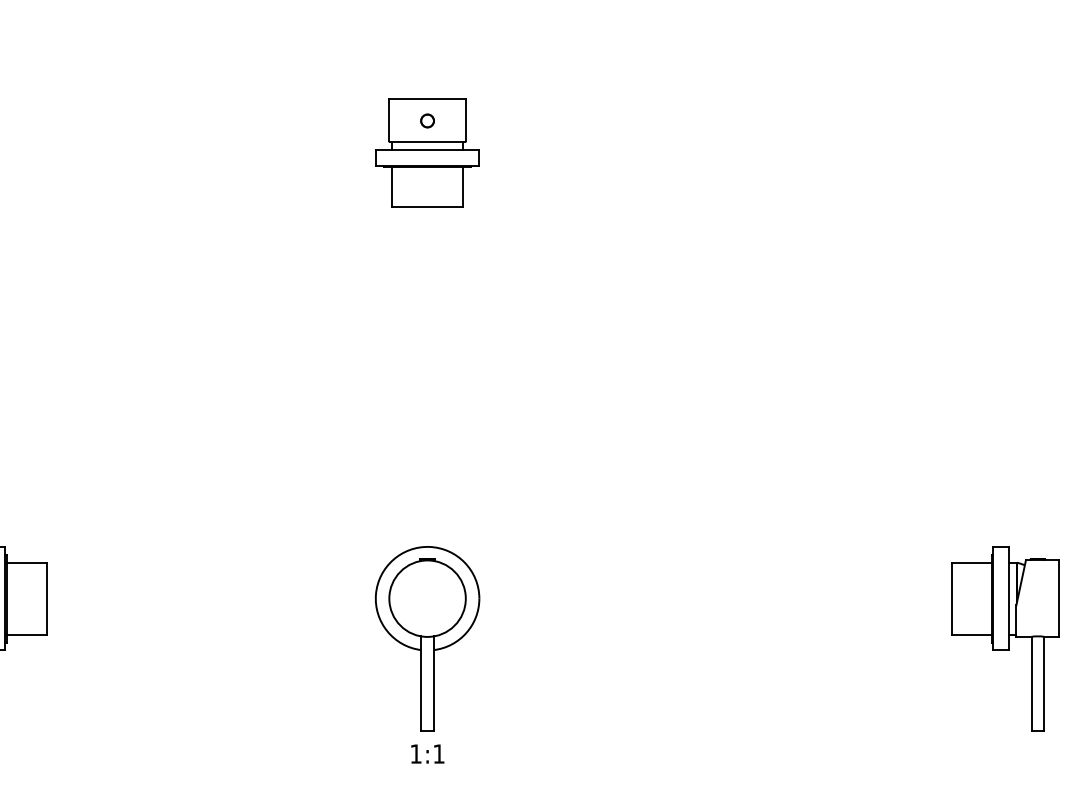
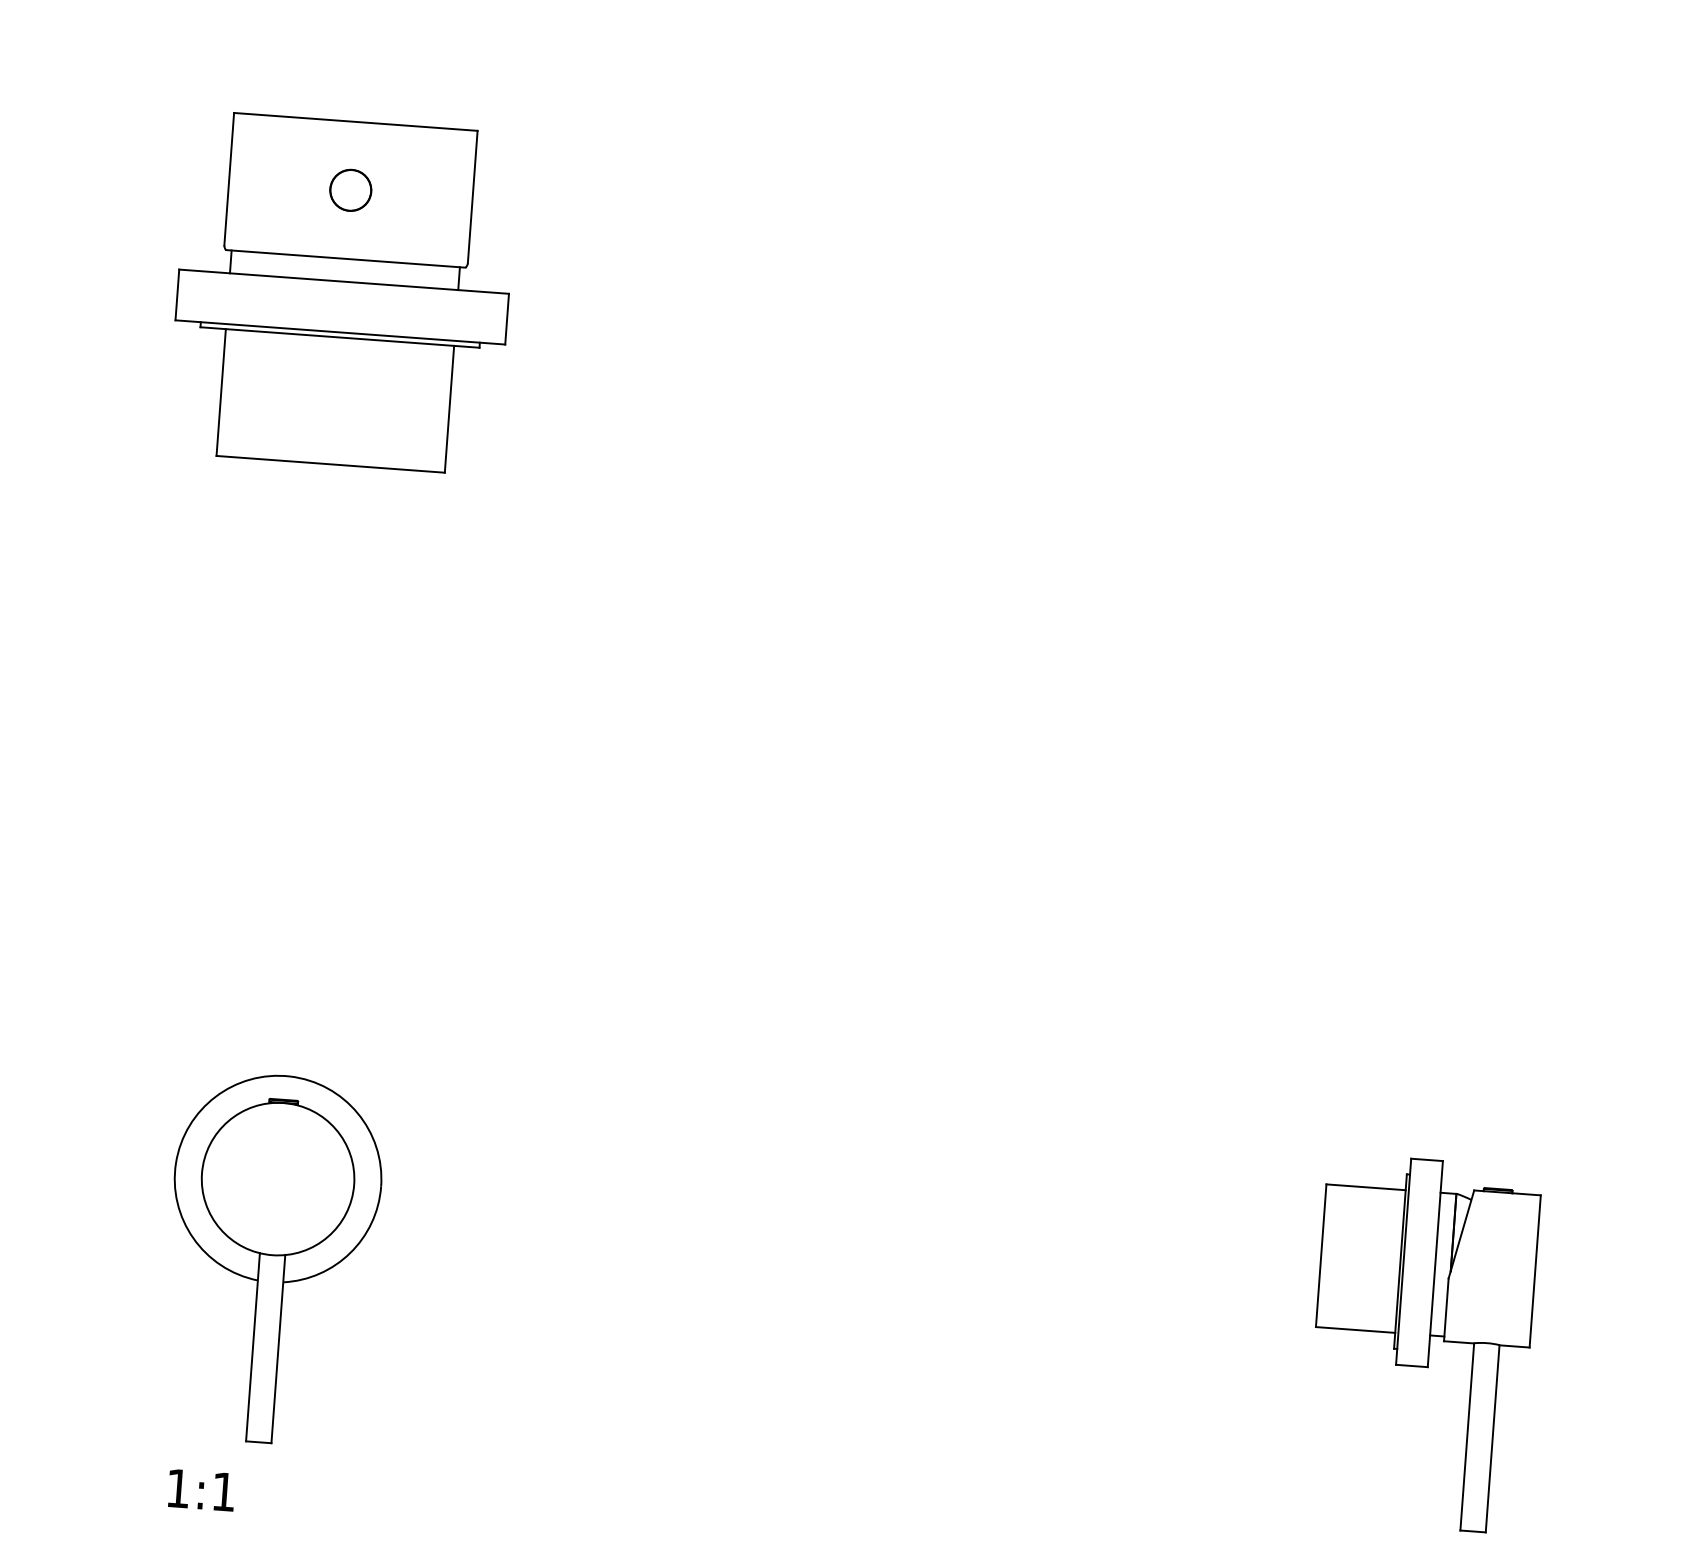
part: (427, 152) -> (343, 291), size x1.6
text: (427, 753) -> (201, 1489), moved

